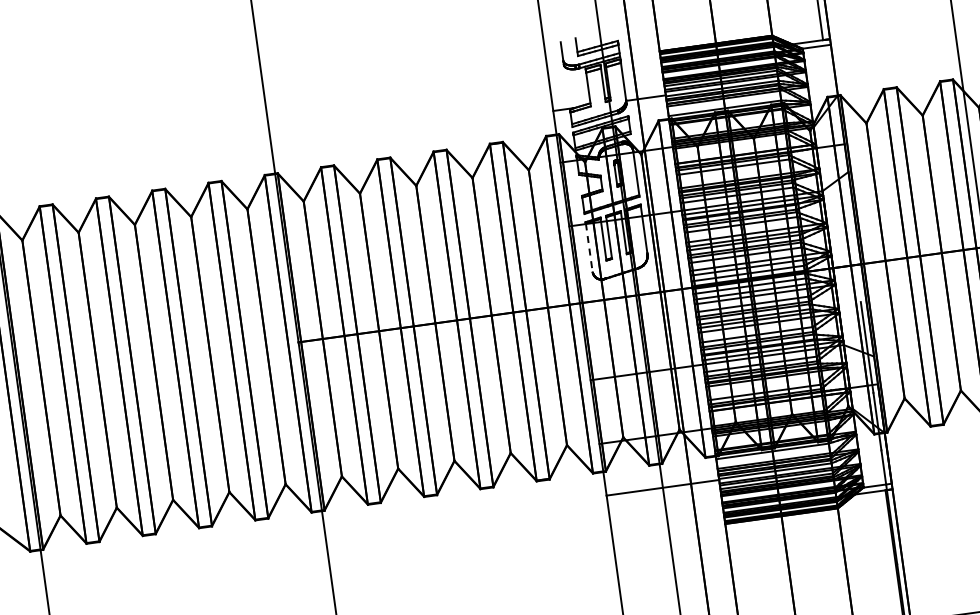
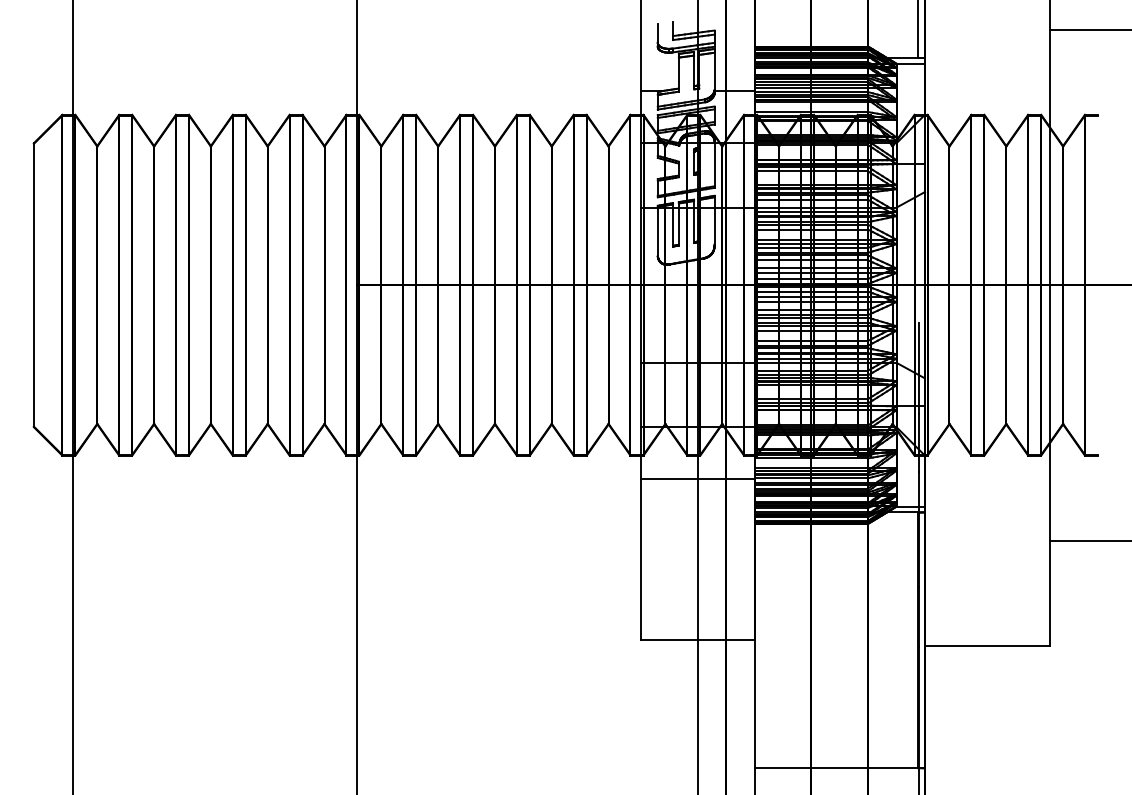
line: (588, 247) -> (657, 231), dashed -> solid

